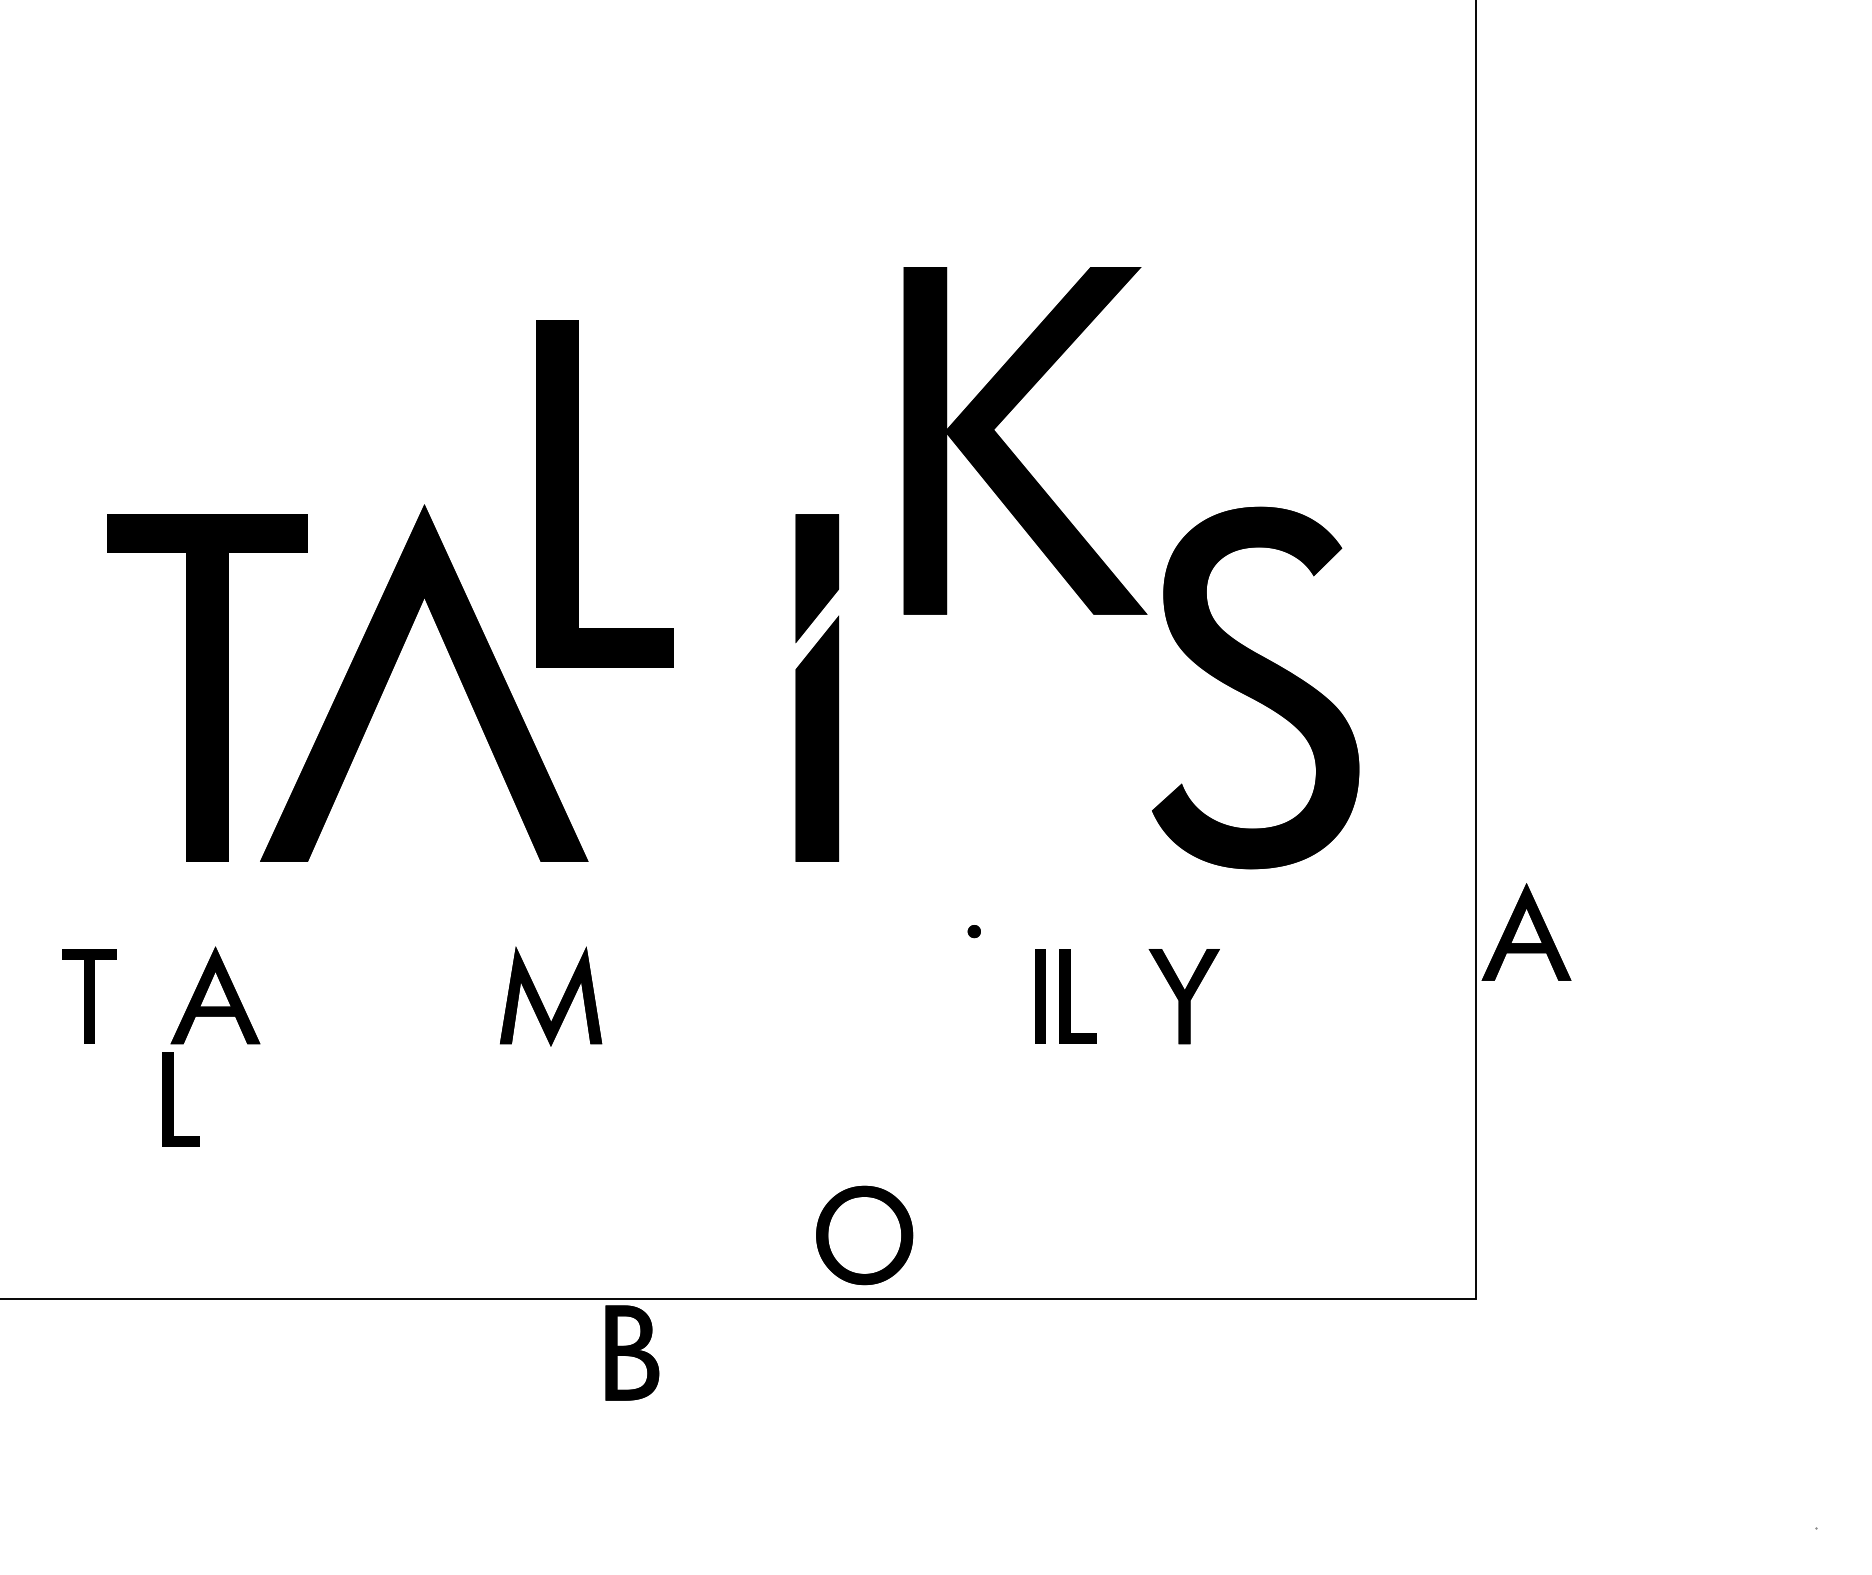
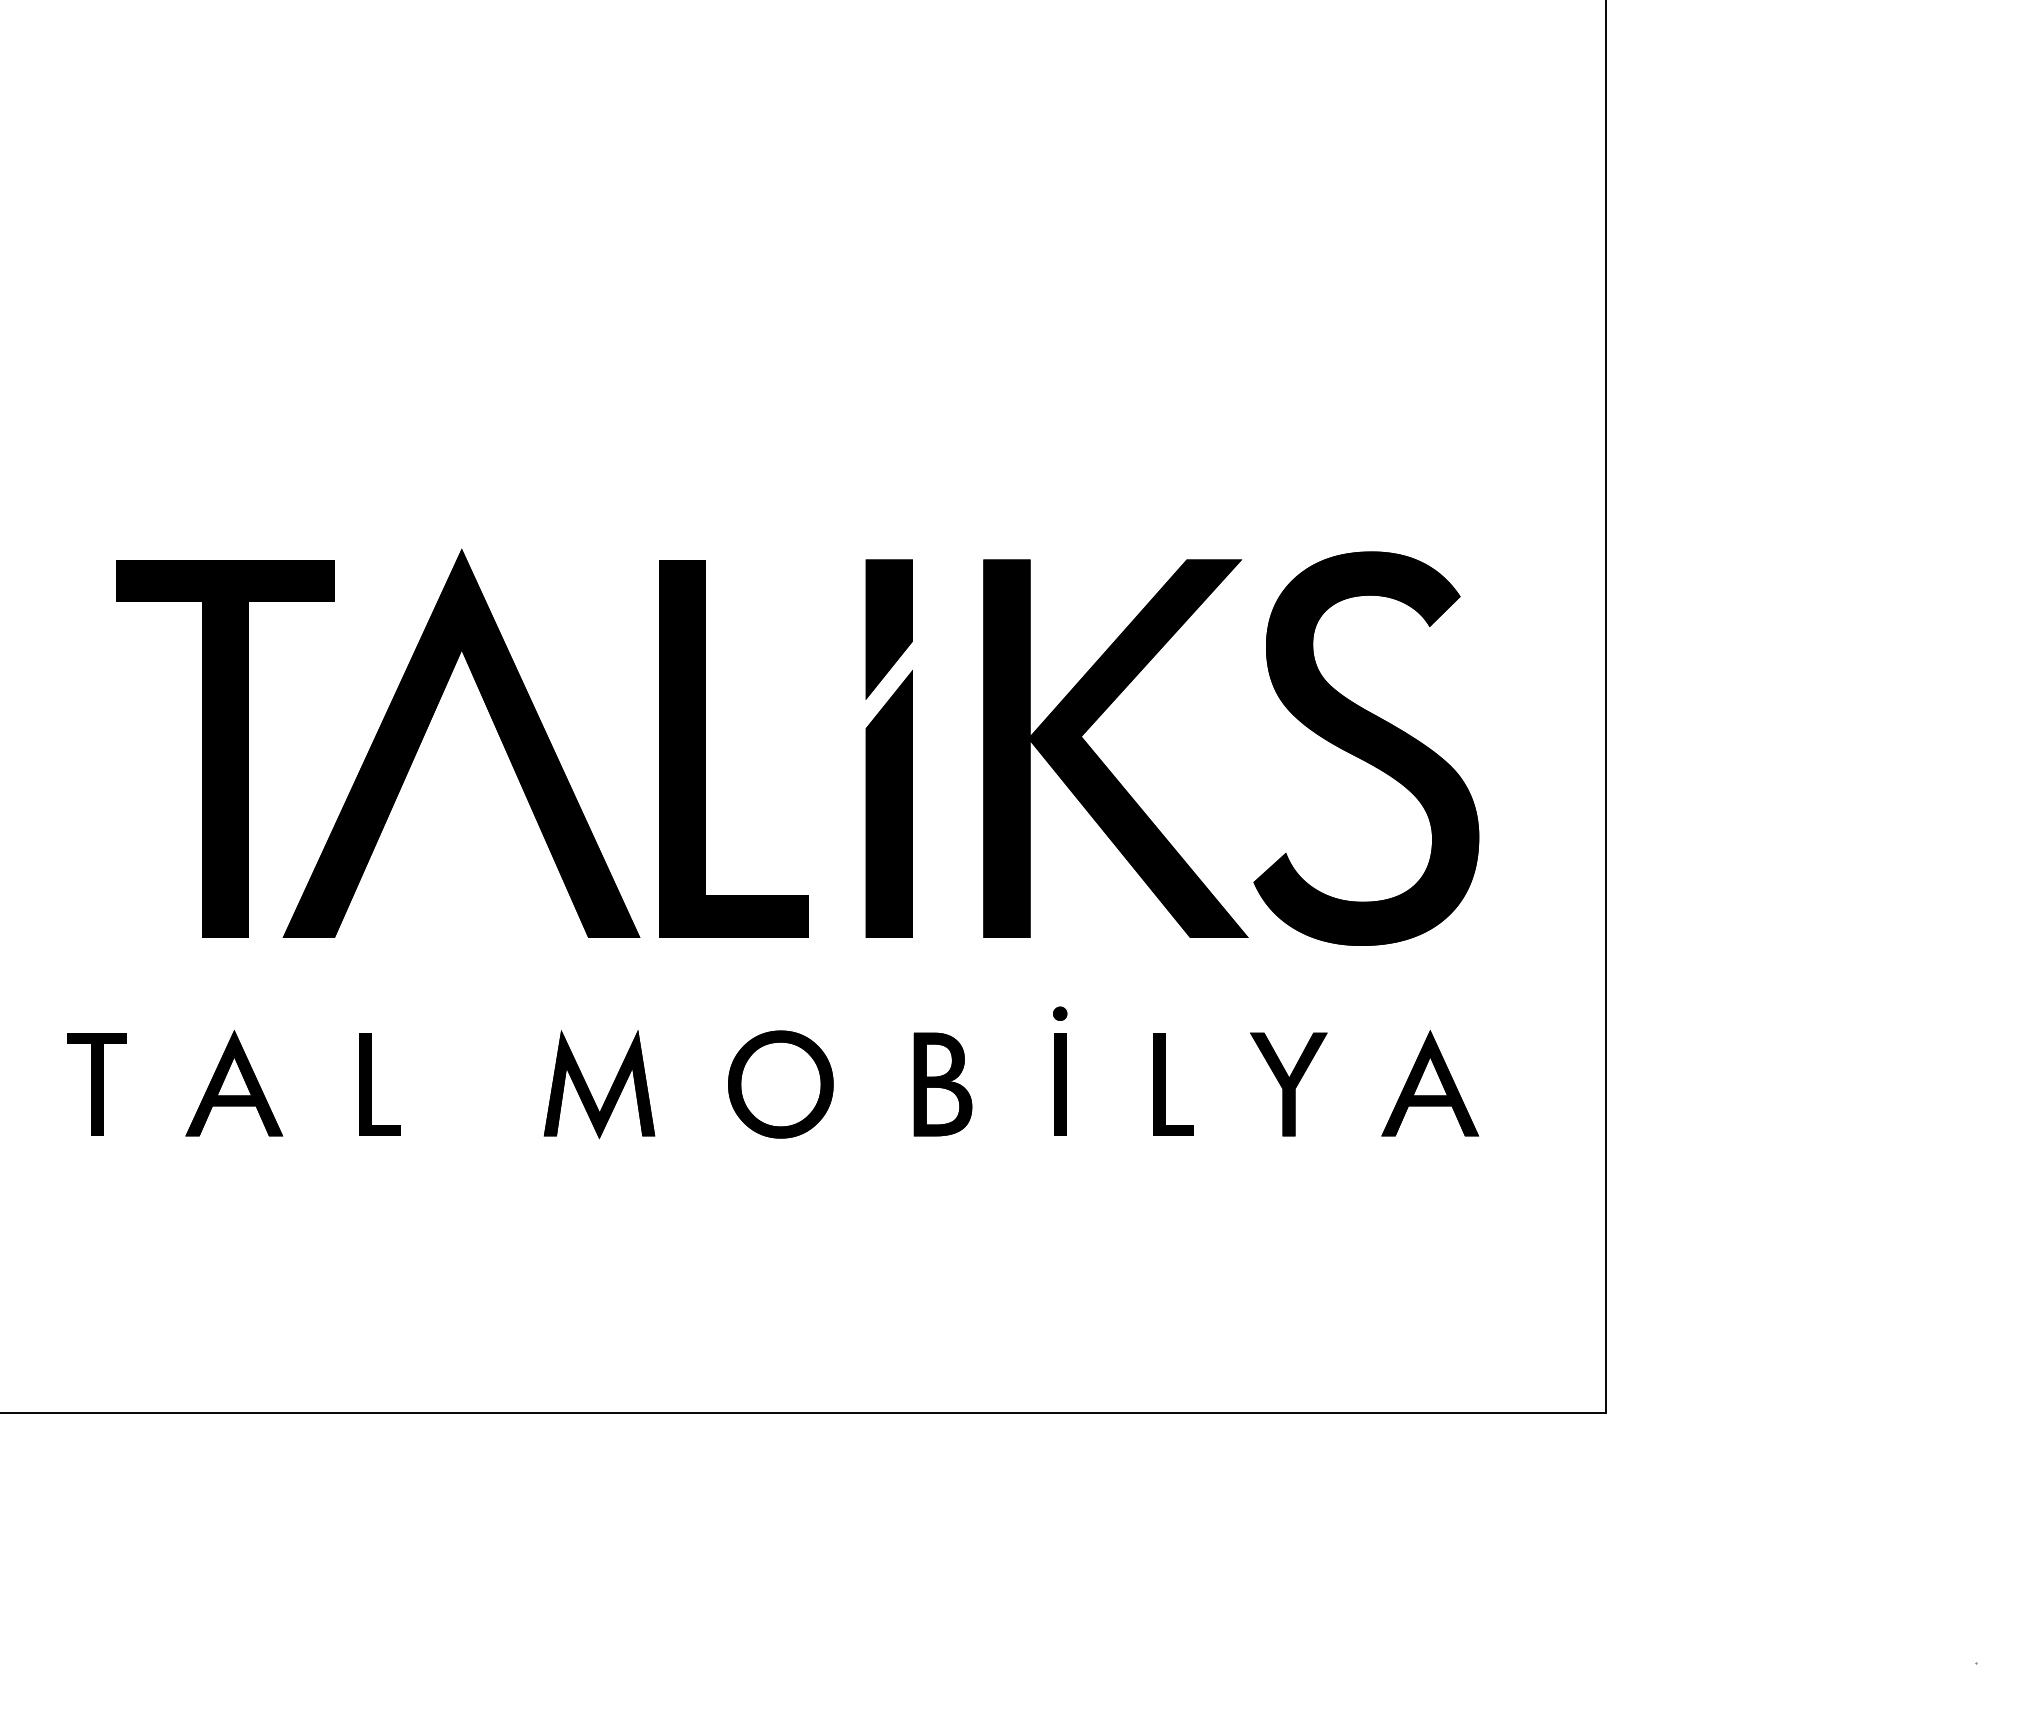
part: (1010, 448) -> (1099, 757), moved
part: (578, 493) -> (705, 748), moved
part: (1526, 932) -> (1430, 1083), moved
part: (1040, 996) -> (1060, 1084), moved
part: (173, 1099) -> (371, 1084), moved
part: (864, 1235) -> (780, 1084), moved
part: (631, 1353) -> (942, 1084), moved

